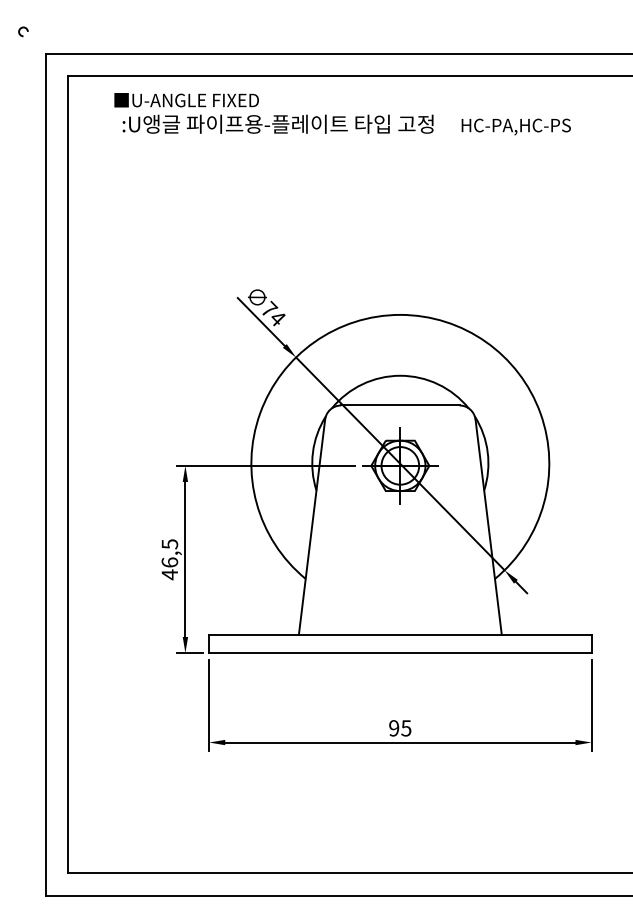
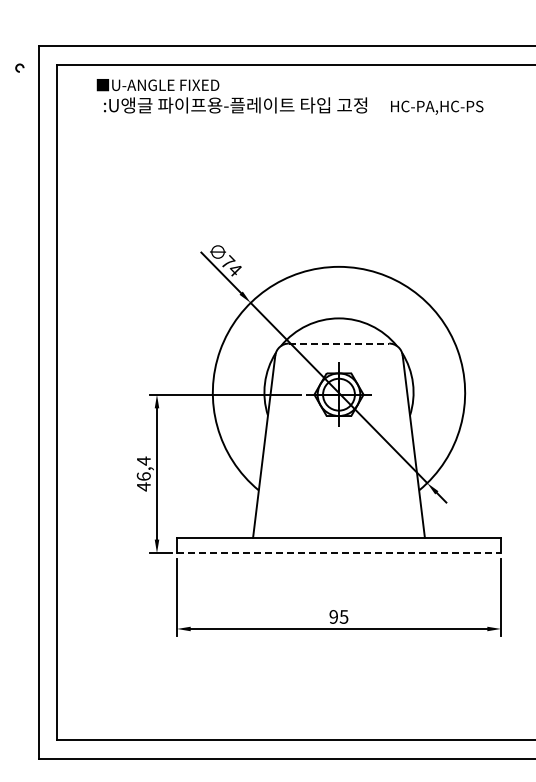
arc: (23, 28) -> (19, 65), moved
line: (400, 405) -> (339, 343), solid -> dashed
text: (169, 543) -> (143, 460), 46,5 -> 46,4
line: (400, 653) -> (339, 553), solid -> dashed

